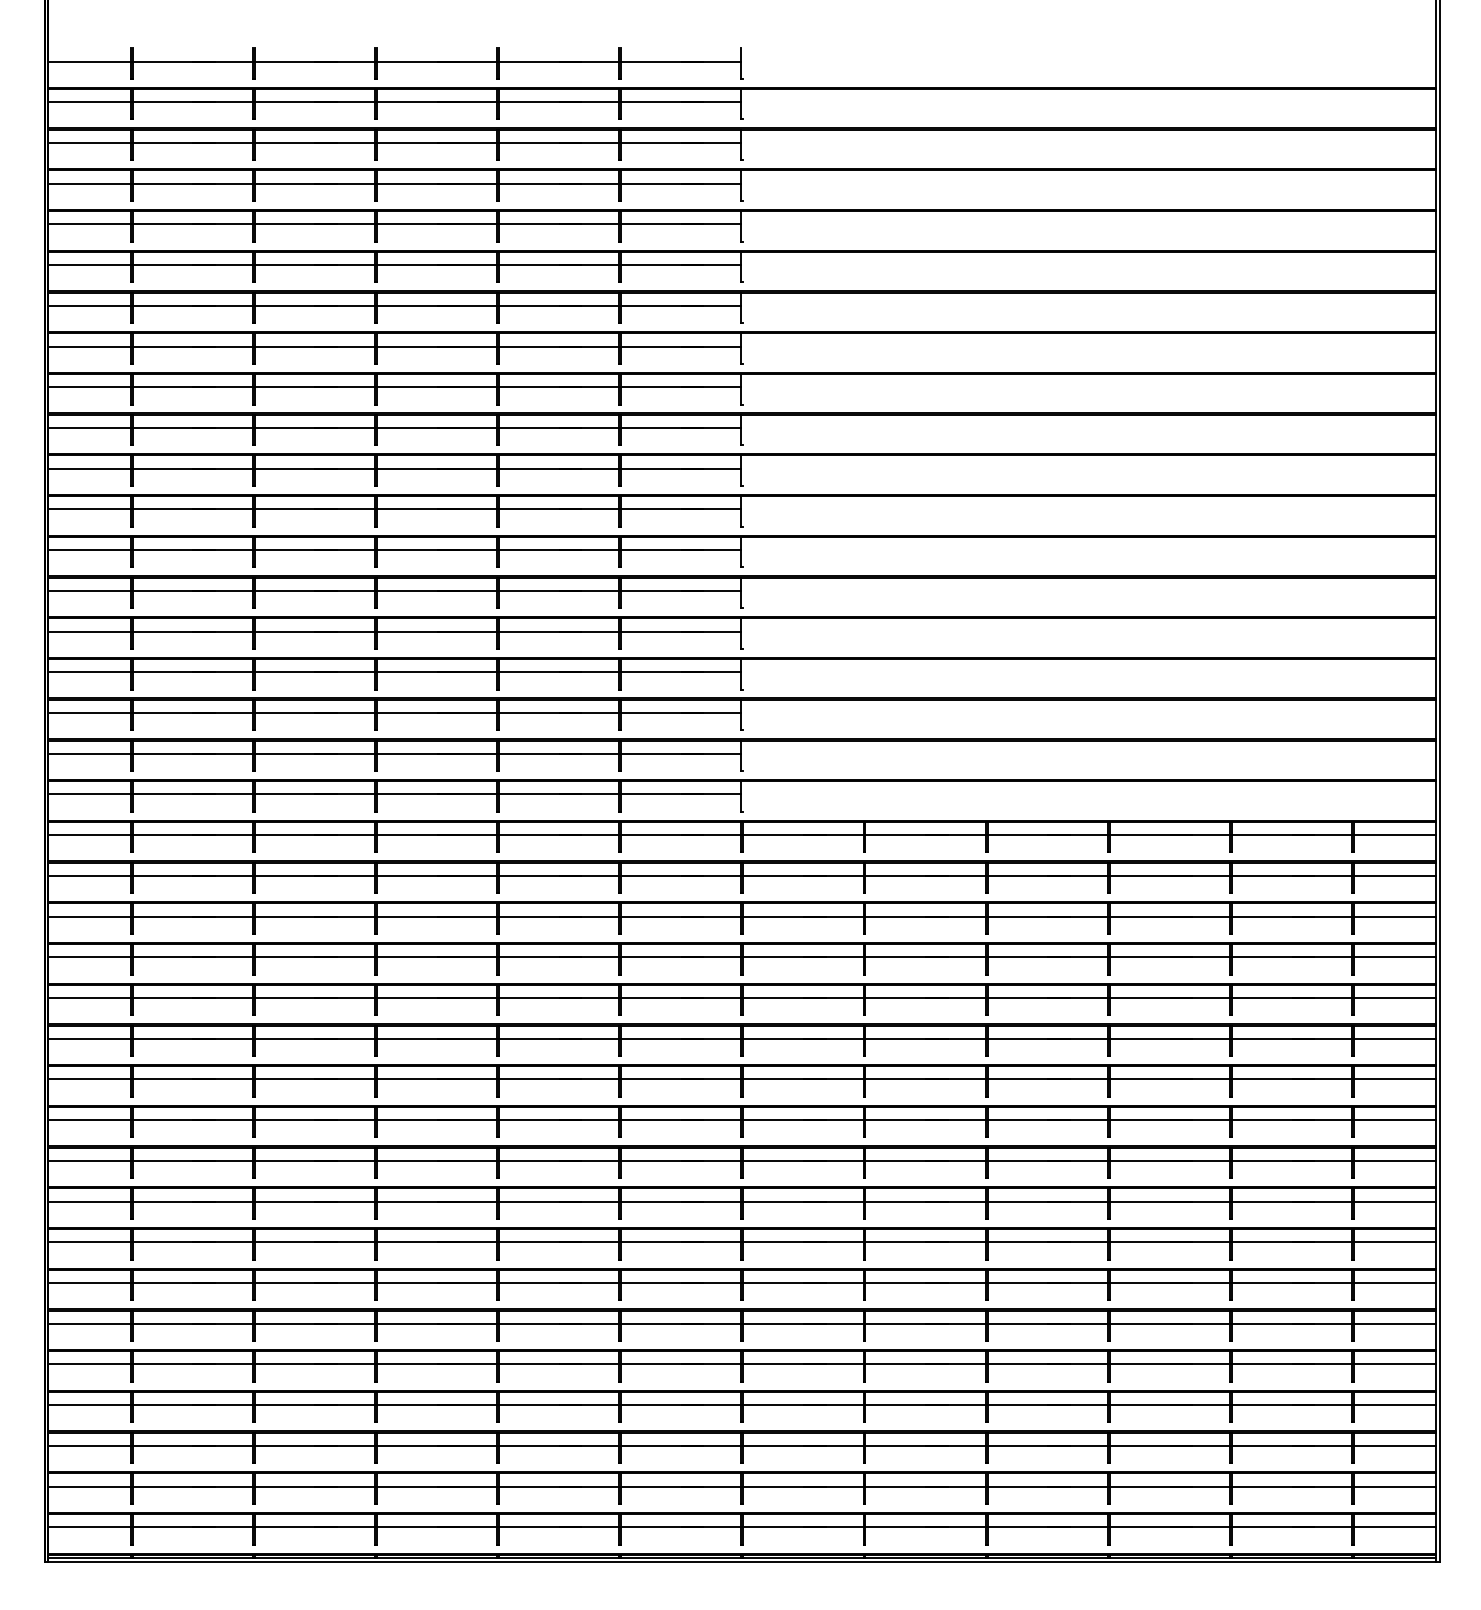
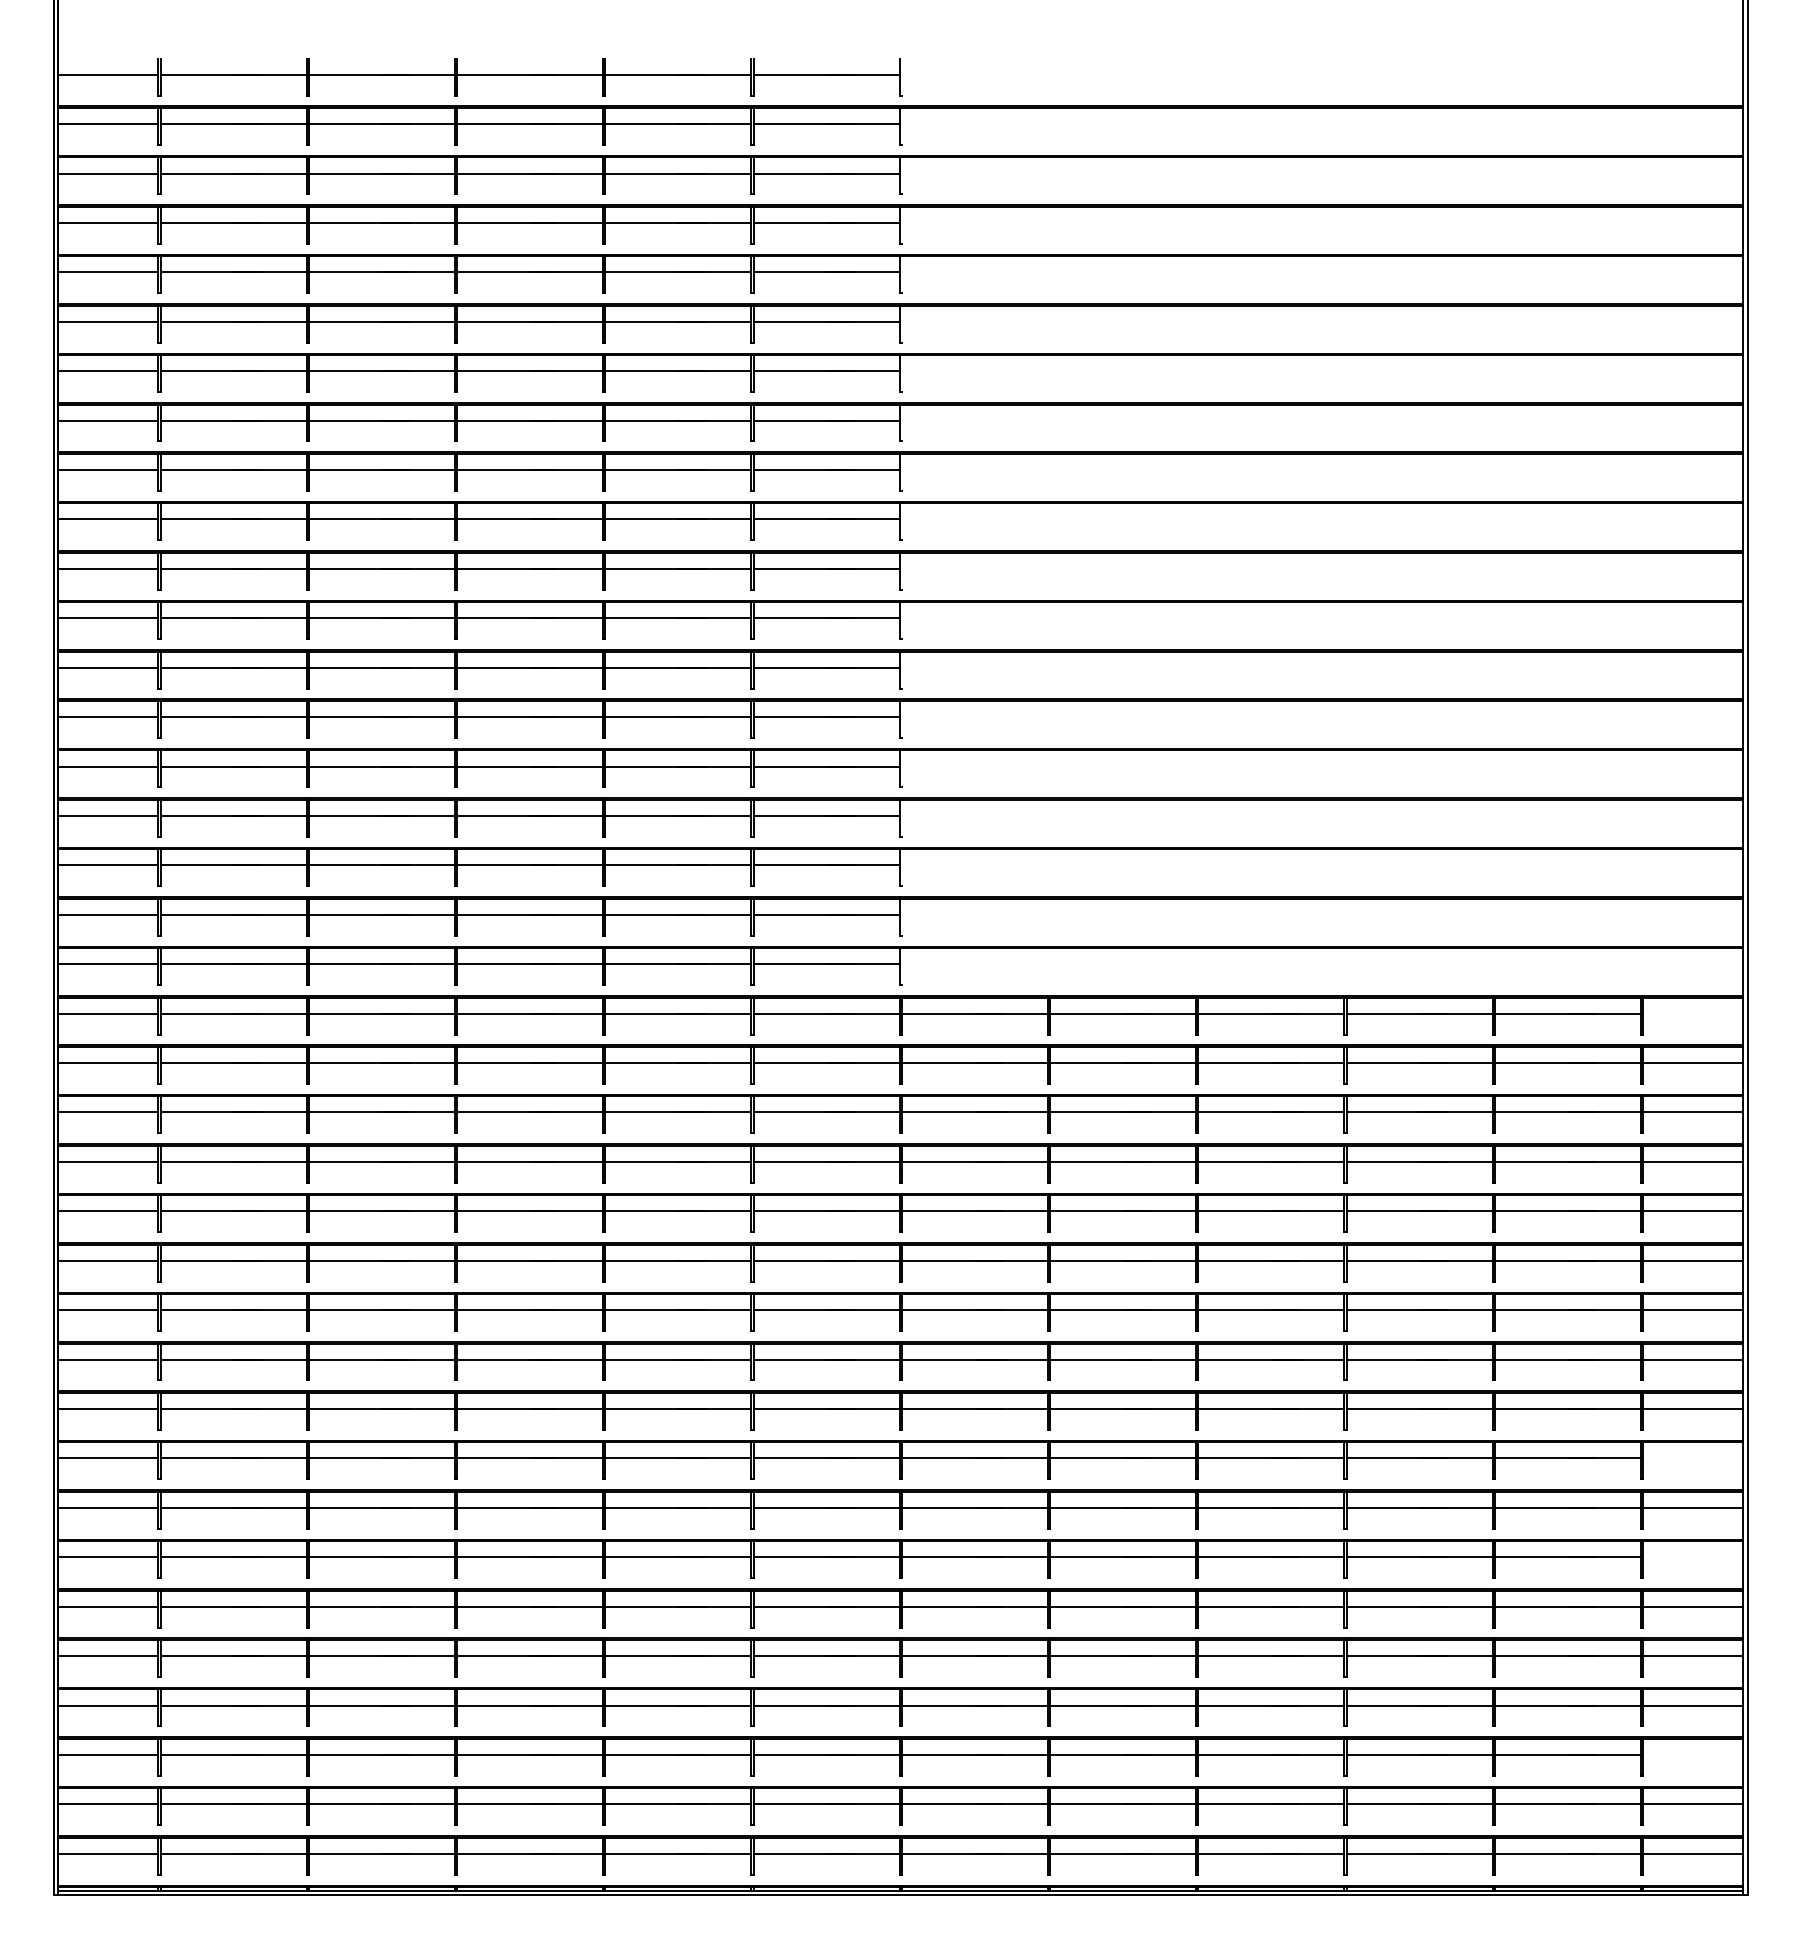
line: (1395, 835) -> (1693, 1013), removed
line: (1395, 1201) -> (1693, 1458), removed
line: (1395, 1283) -> (1693, 1557), removed
line: (1395, 1445) -> (1693, 1754), removed

